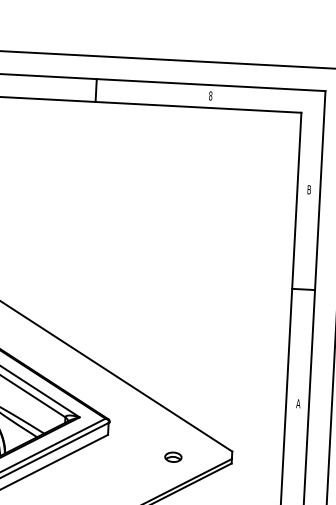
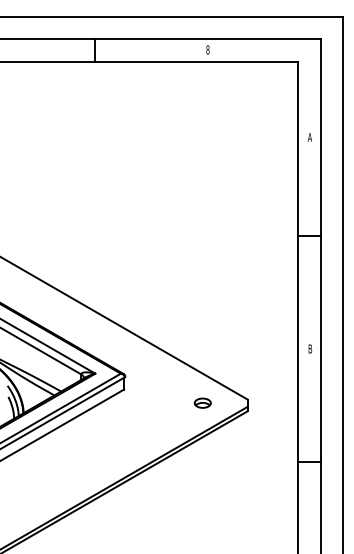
text: (308, 189) -> (309, 137), B -> A
text: (298, 403) -> (310, 348), A -> B
part: (173, 456) -> (202, 402), moved

